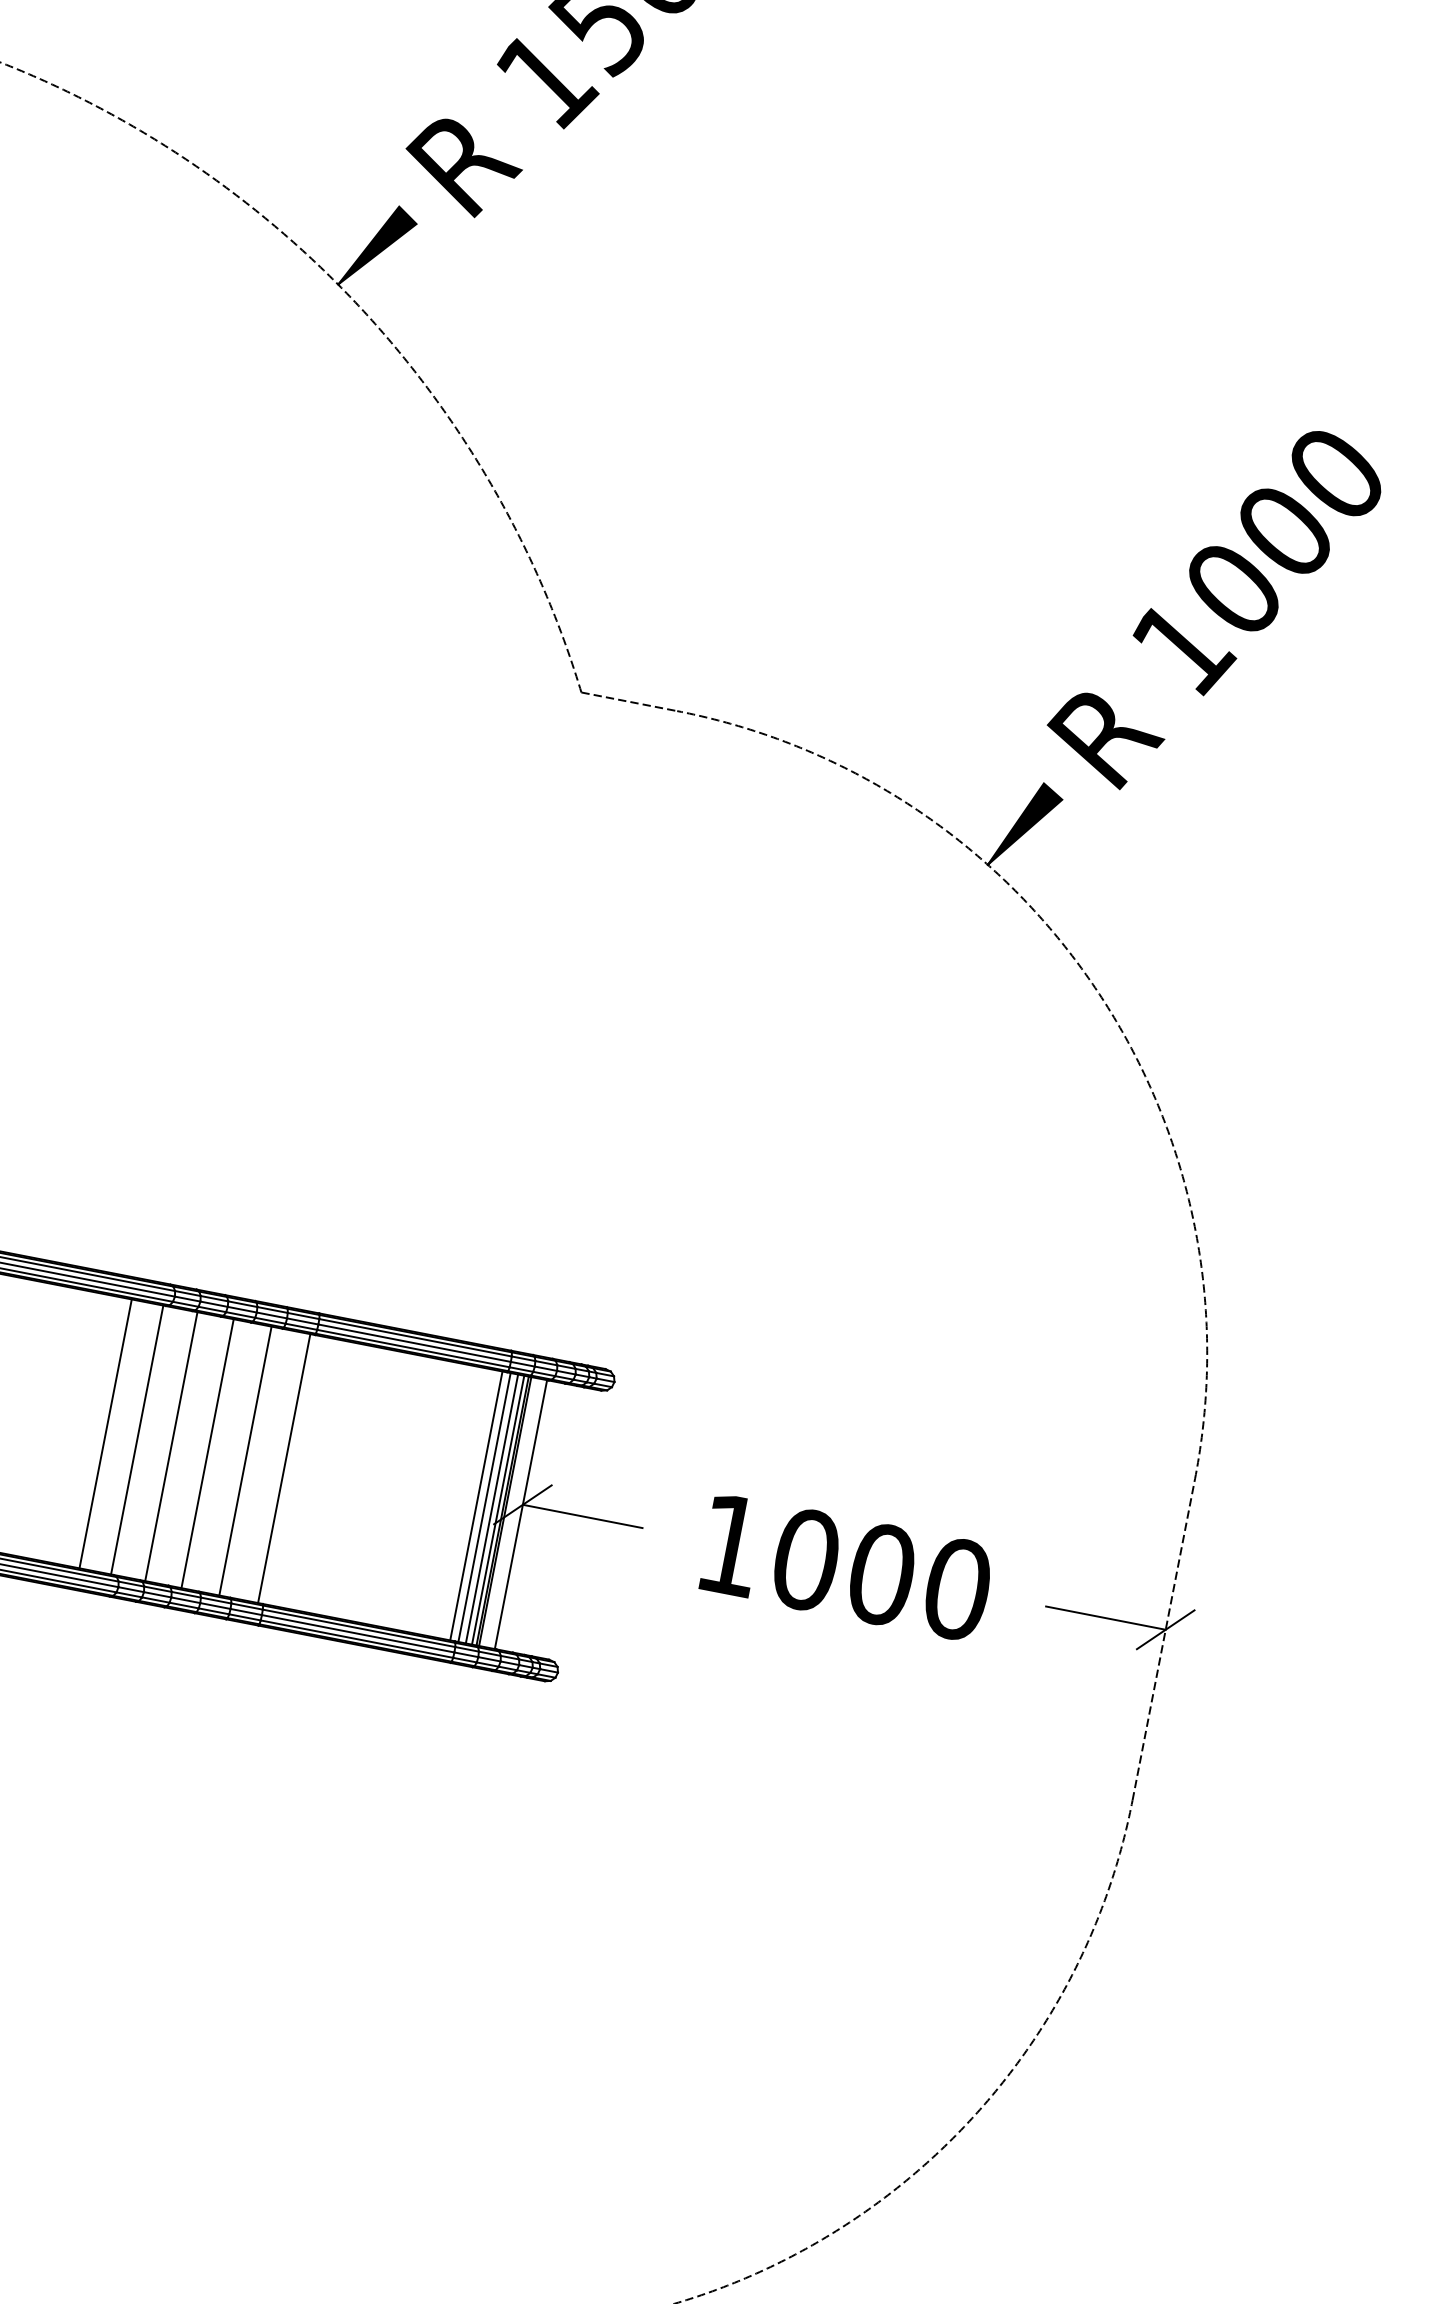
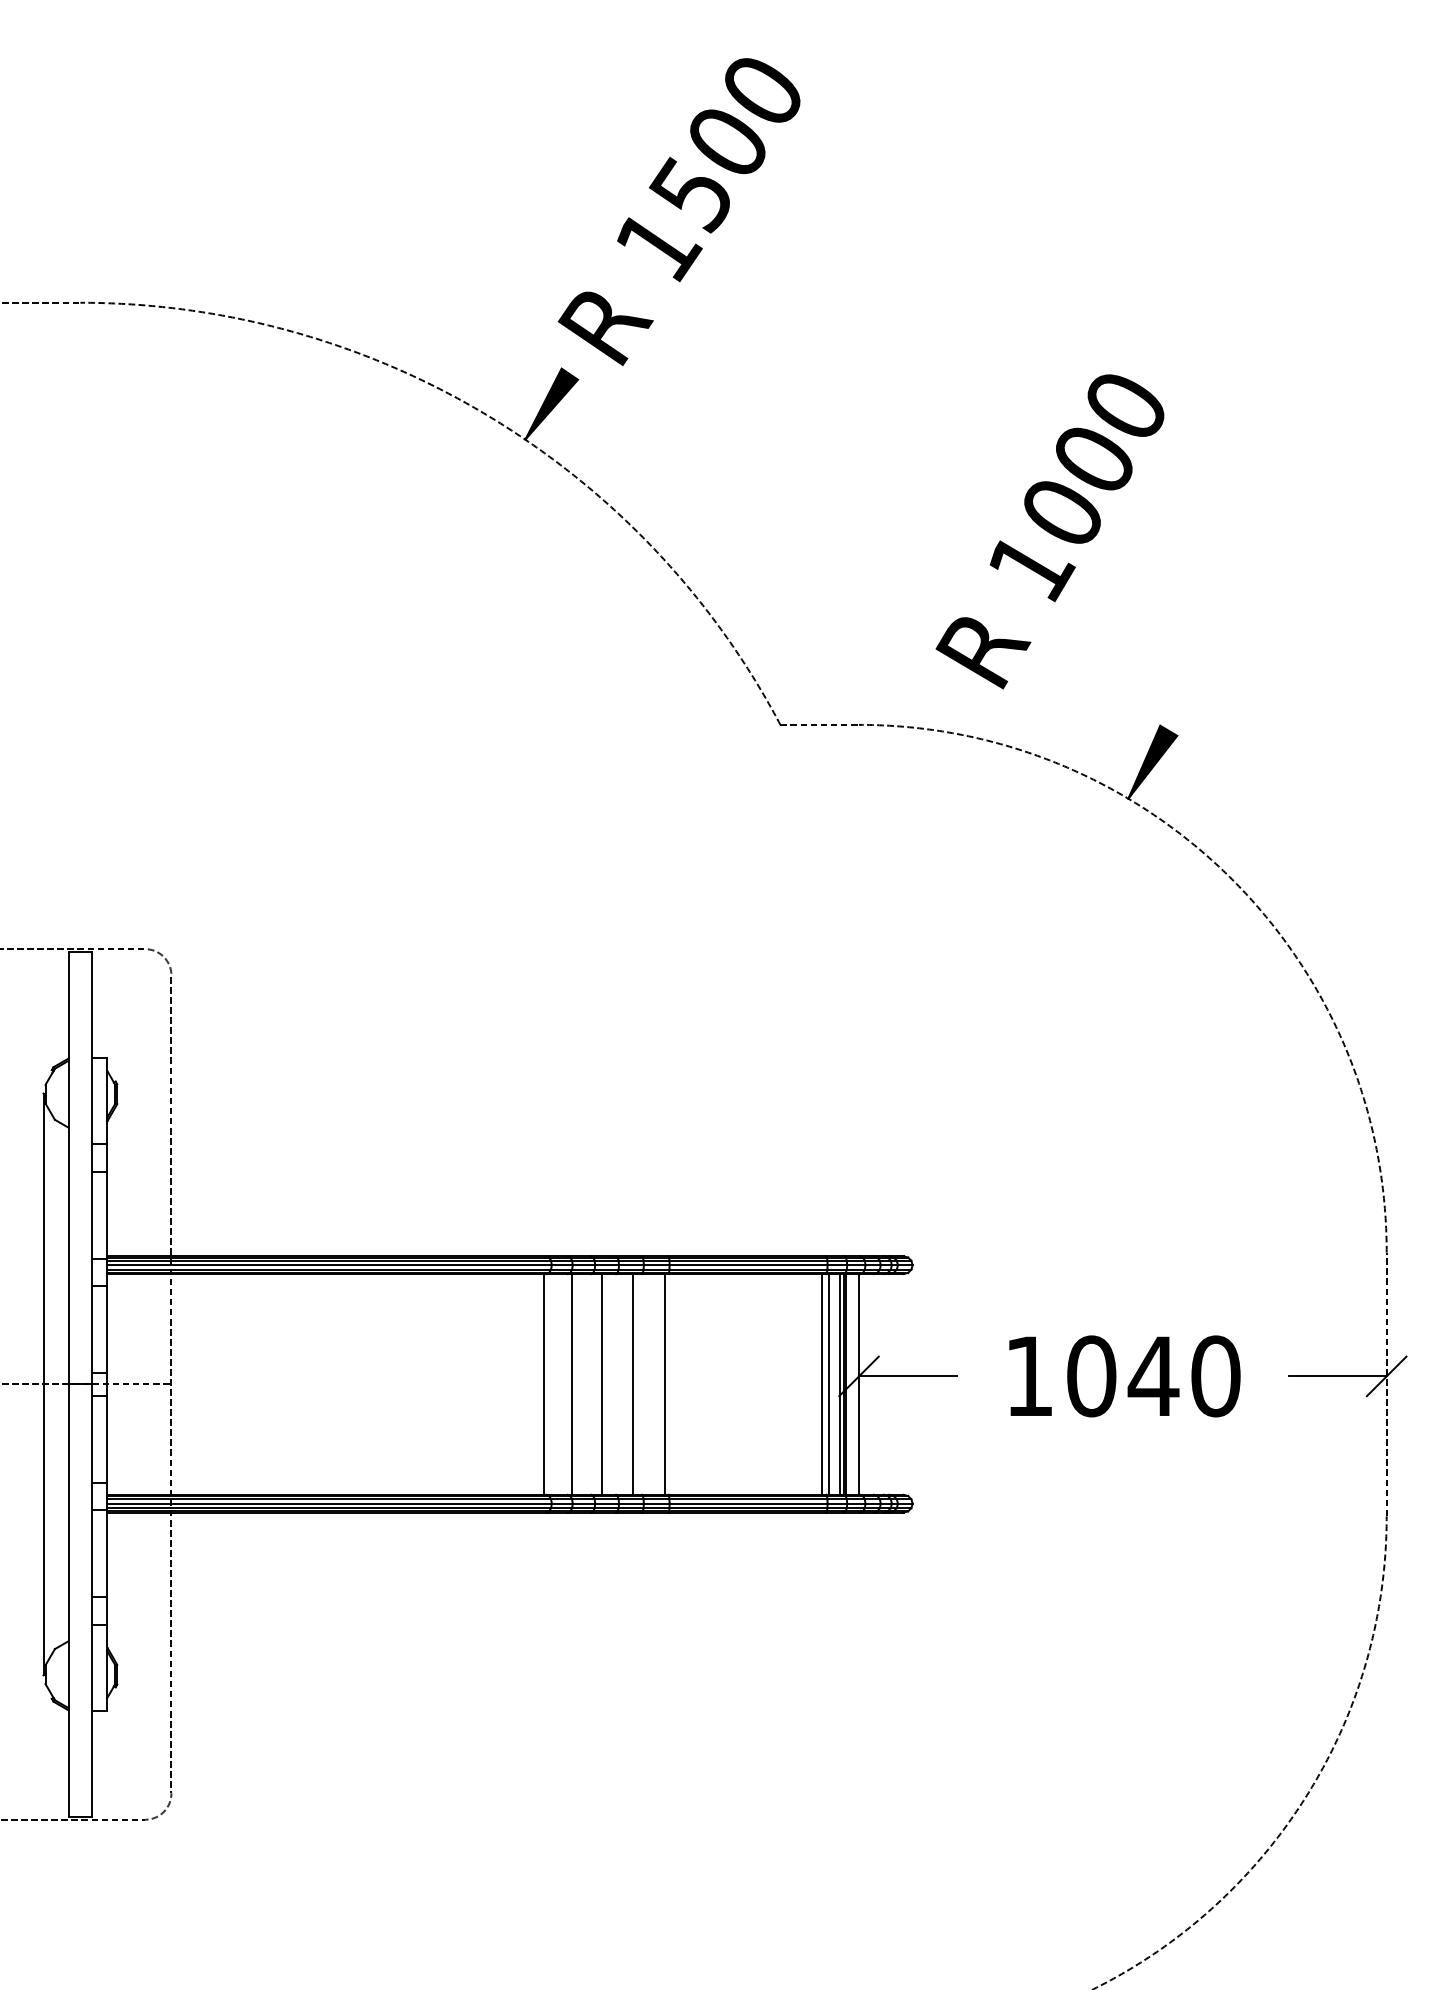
text: (1213, 608) -> (1049, 531), moved
line: (106, 1434) -> (518, 1384), removed
line: (492, 1509) -> (835, 1384), removed
text: (881, 1574) -> (1153, 1376), 1000 -> 1040

